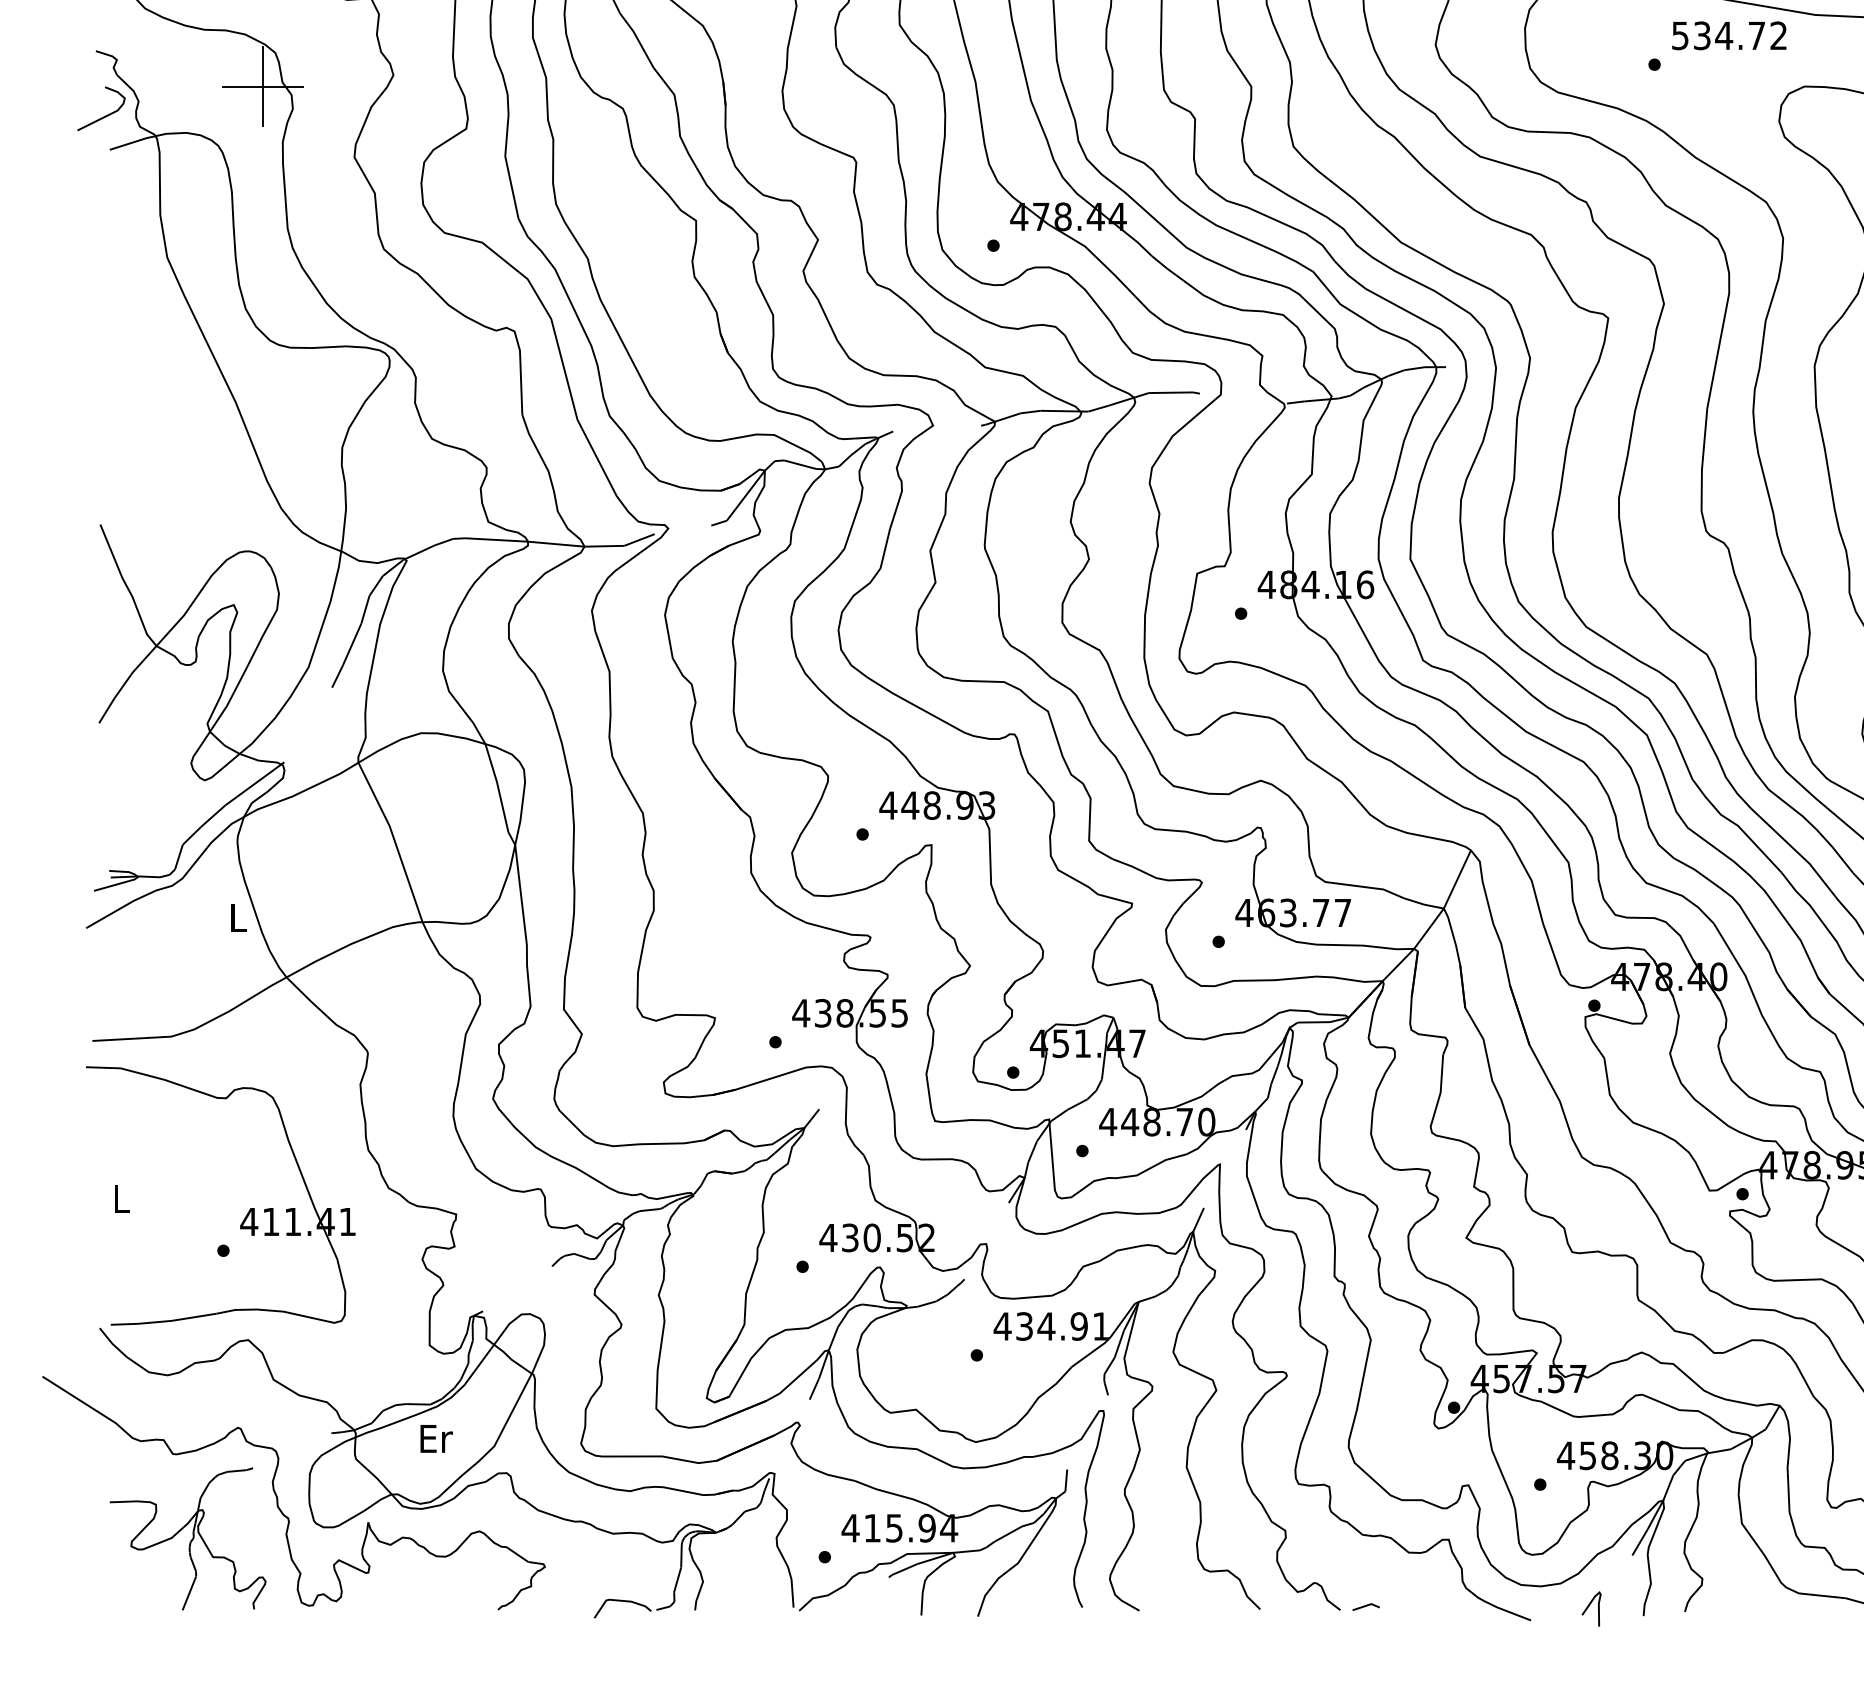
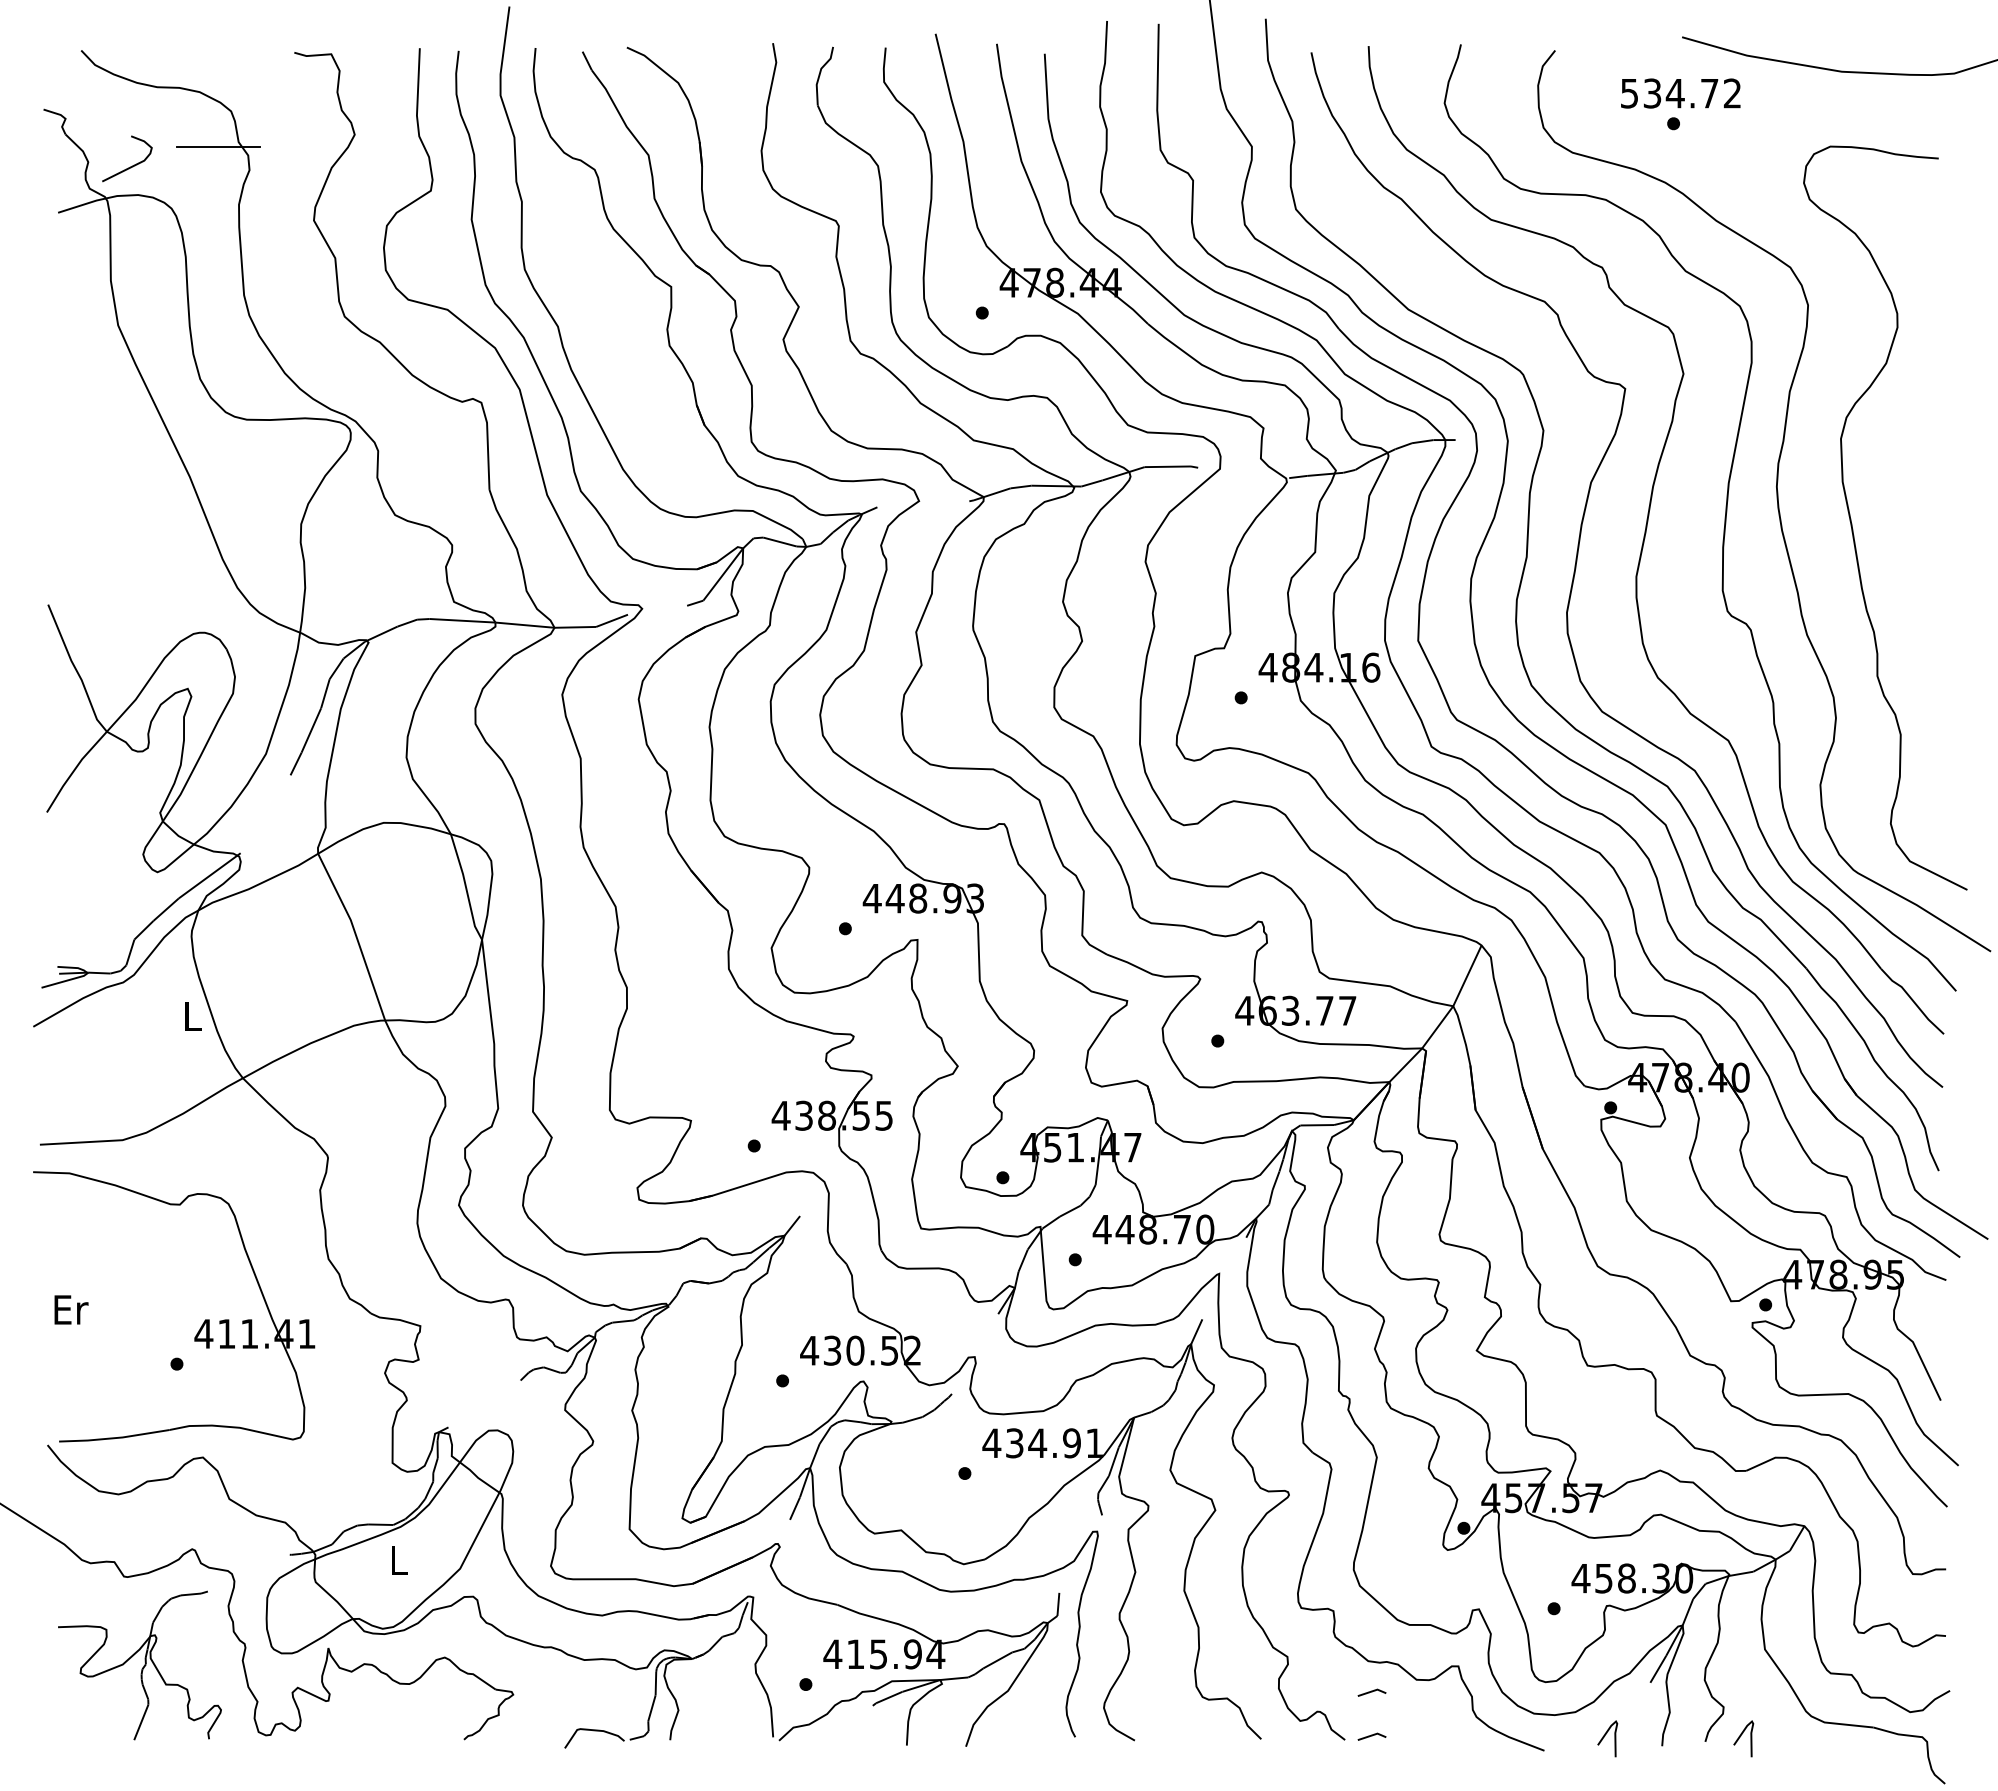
text: (1729, 35) -> (1680, 93), moved
line: (263, 86) -> (218, 146), removed
curve: (104, 116) -> (130, 166), moved
text: (122, 1198) -> (71, 1309), L -> Er
text: (436, 1438) -> (399, 1560), Er -> L
line: (1365, 1564) -> (1371, 1692), added
curve: (1719, 1606) -> (1741, 1736), added

